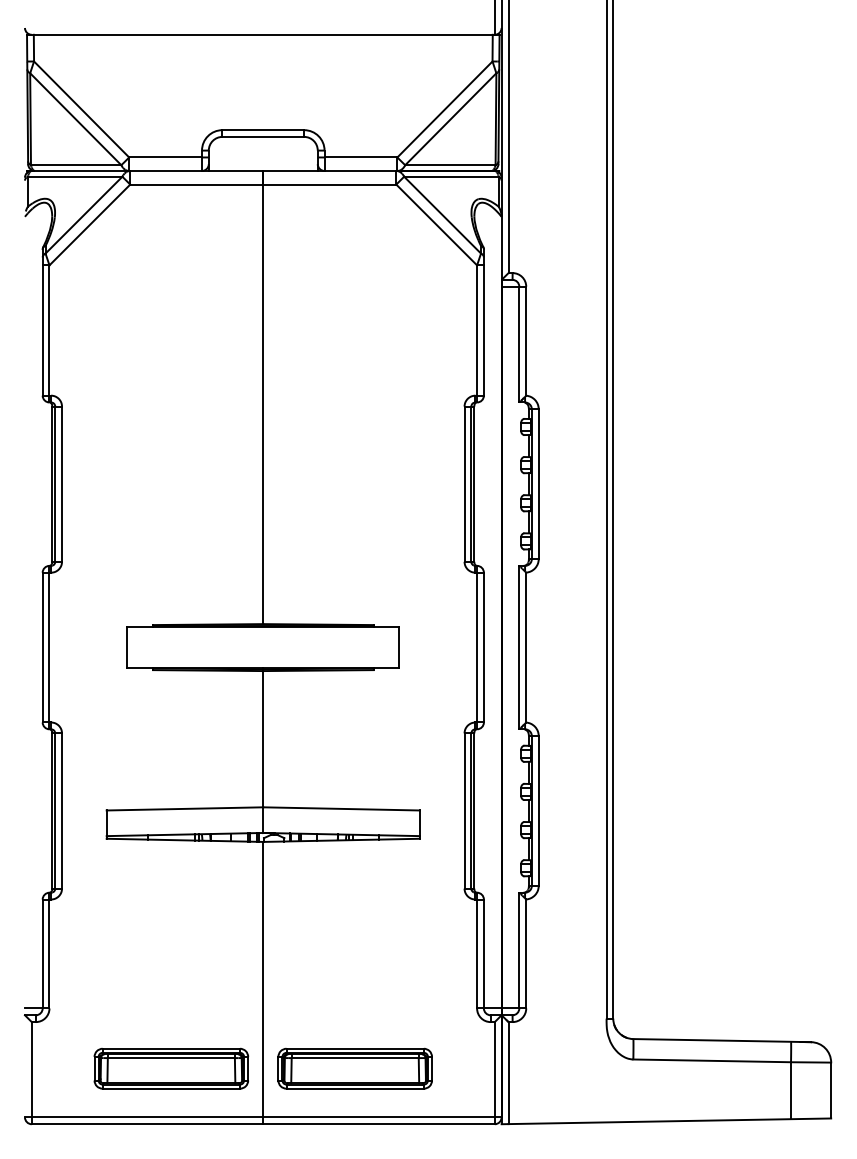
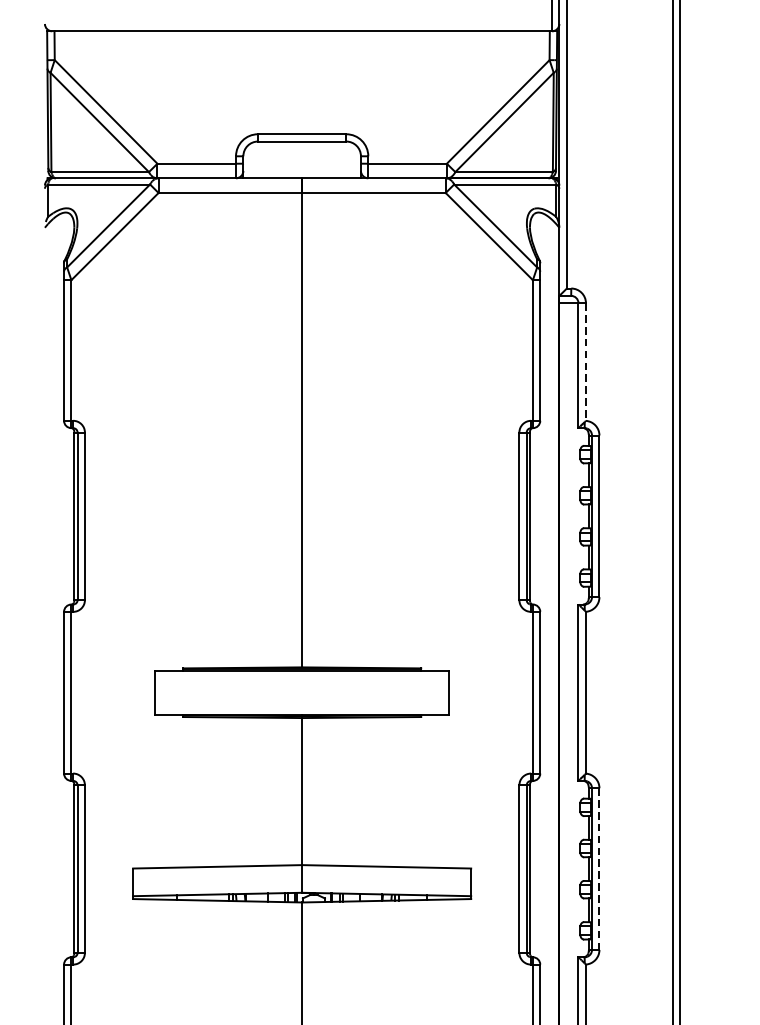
line: (526, 341) -> (586, 362), solid -> dashed
line: (538, 811) -> (599, 869), solid -> dashed

